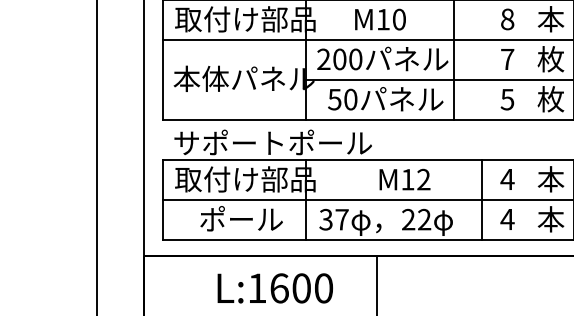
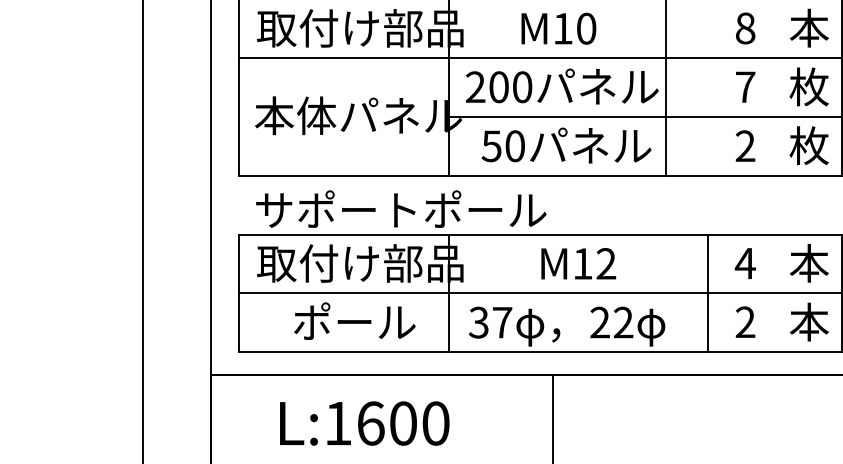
text: (507, 99) -> (745, 146), 5 -> 2
text: (404, 179) -> (577, 263), moved
text: (507, 218) -> (745, 320), 4 -> 2
text: (274, 288) -> (363, 423), moved

